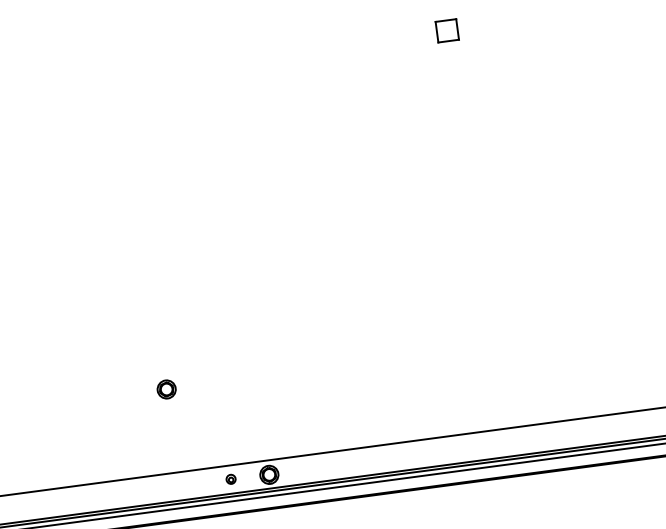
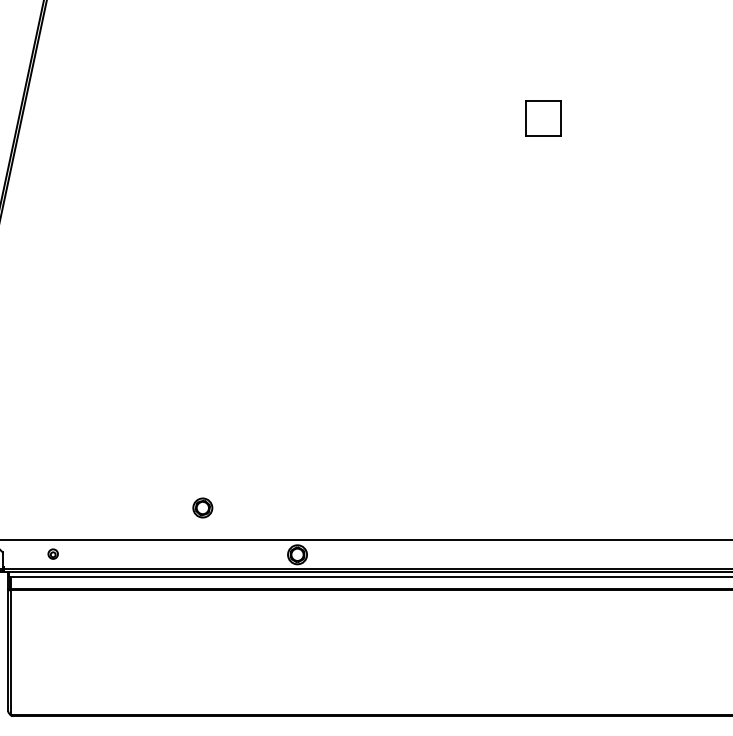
part: (447, 30) -> (543, 118), size x1.6
part: (166, 389) -> (202, 507), moved
part: (230, 478) -> (52, 553), moved

